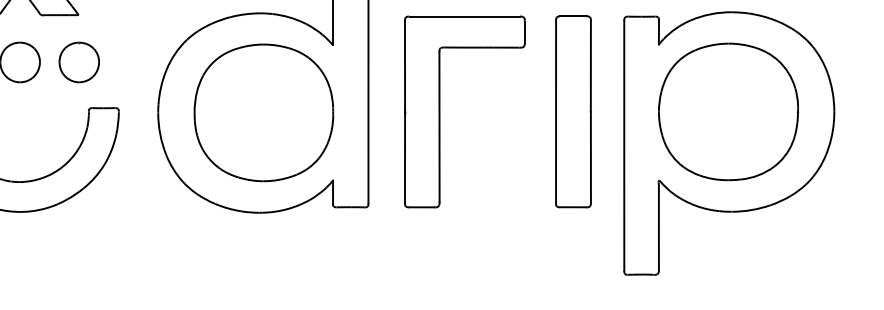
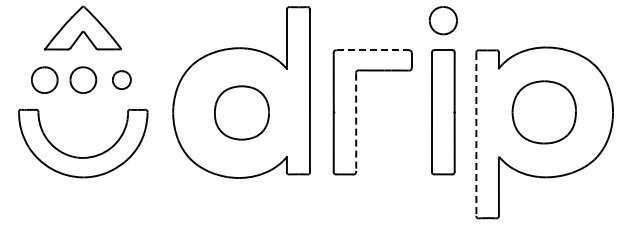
line: (464, 16) -> (372, 50), solid -> dashed
part: (78, 61) -> (121, 79), size x0.7
part: (263, 112) -> (241, 112), size x0.6
part: (728, 112) -> (544, 112), size x0.7
line: (440, 127) -> (356, 122), solid -> dashed
line: (624, 145) -> (476, 134), solid -> dashed

